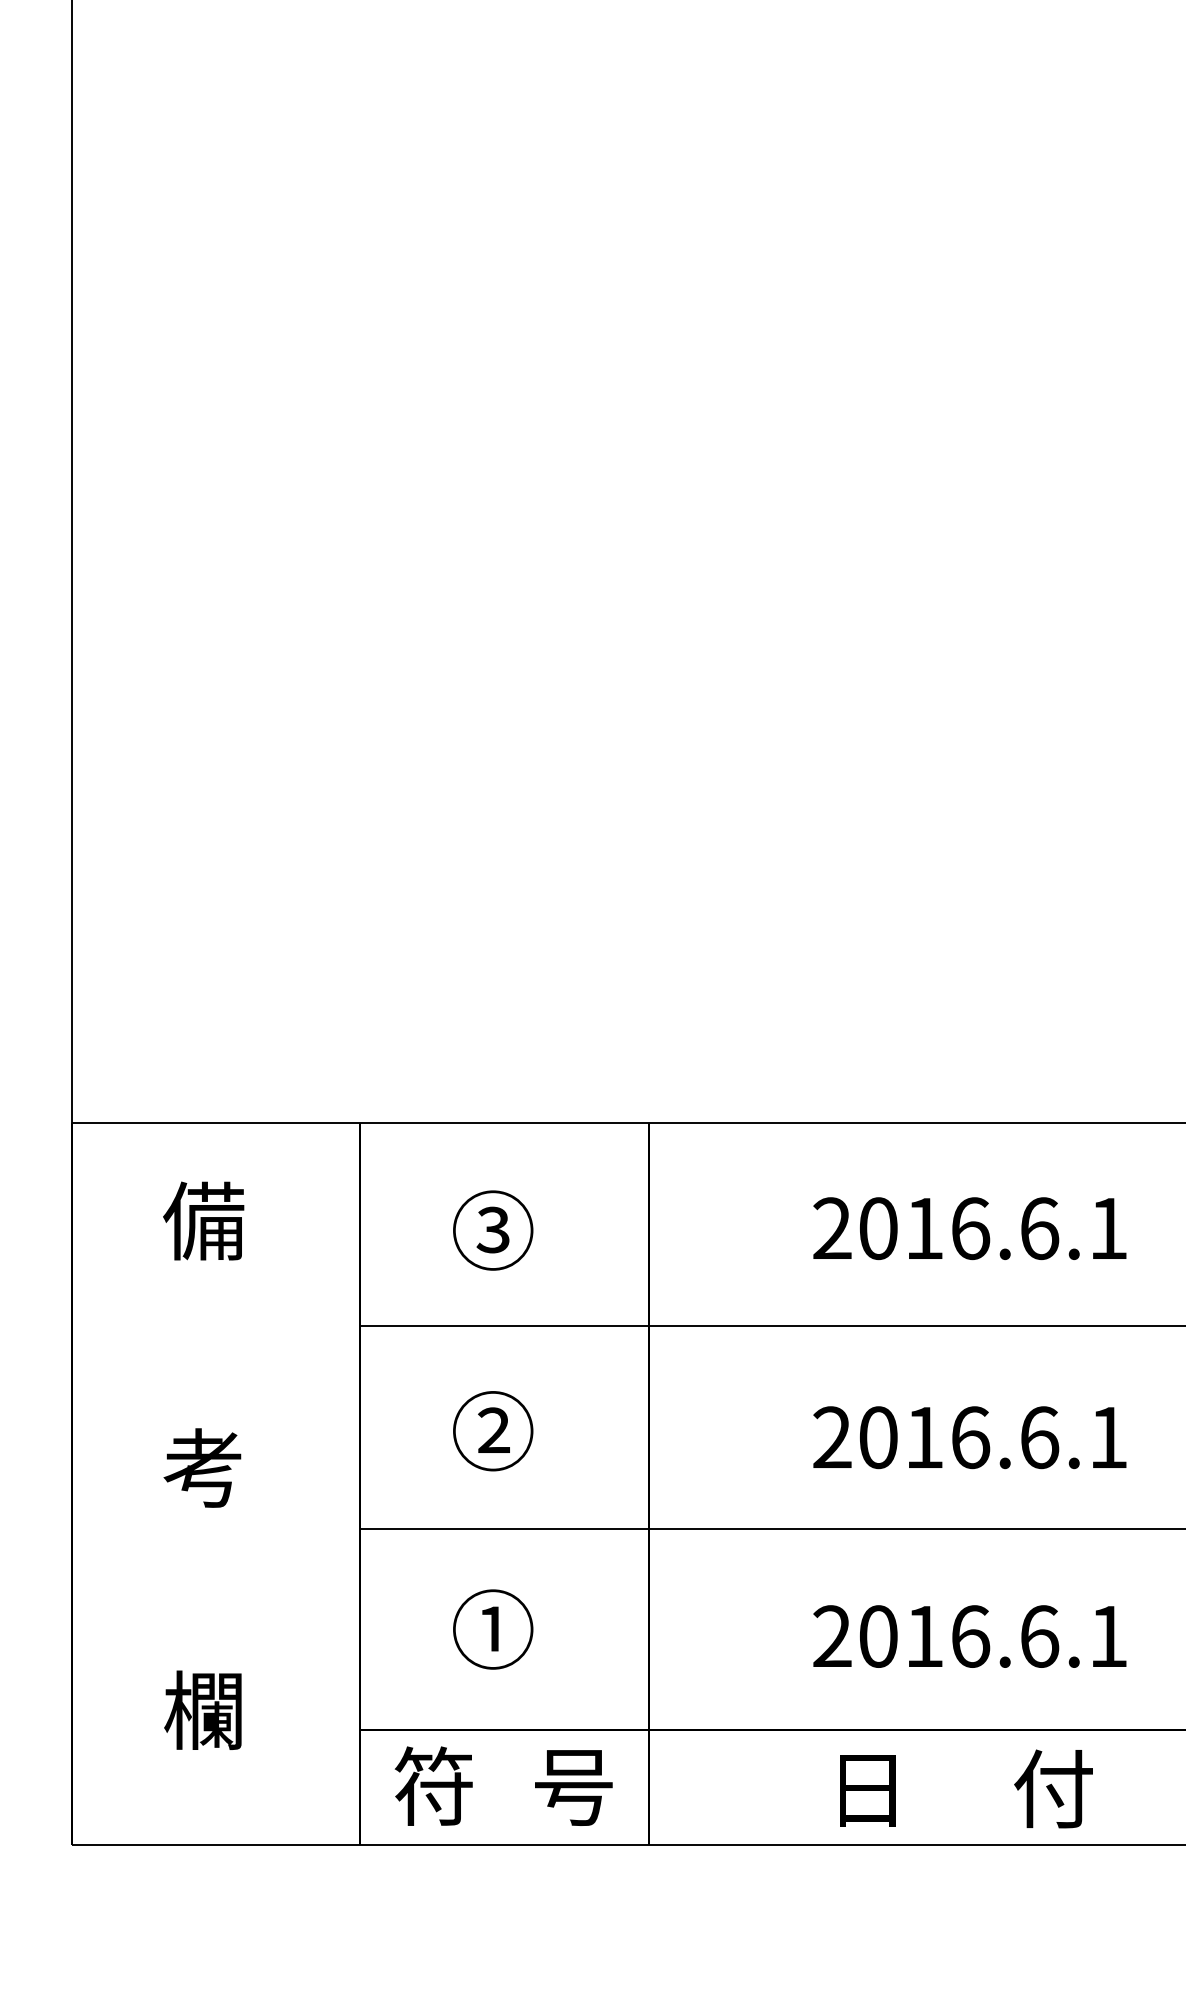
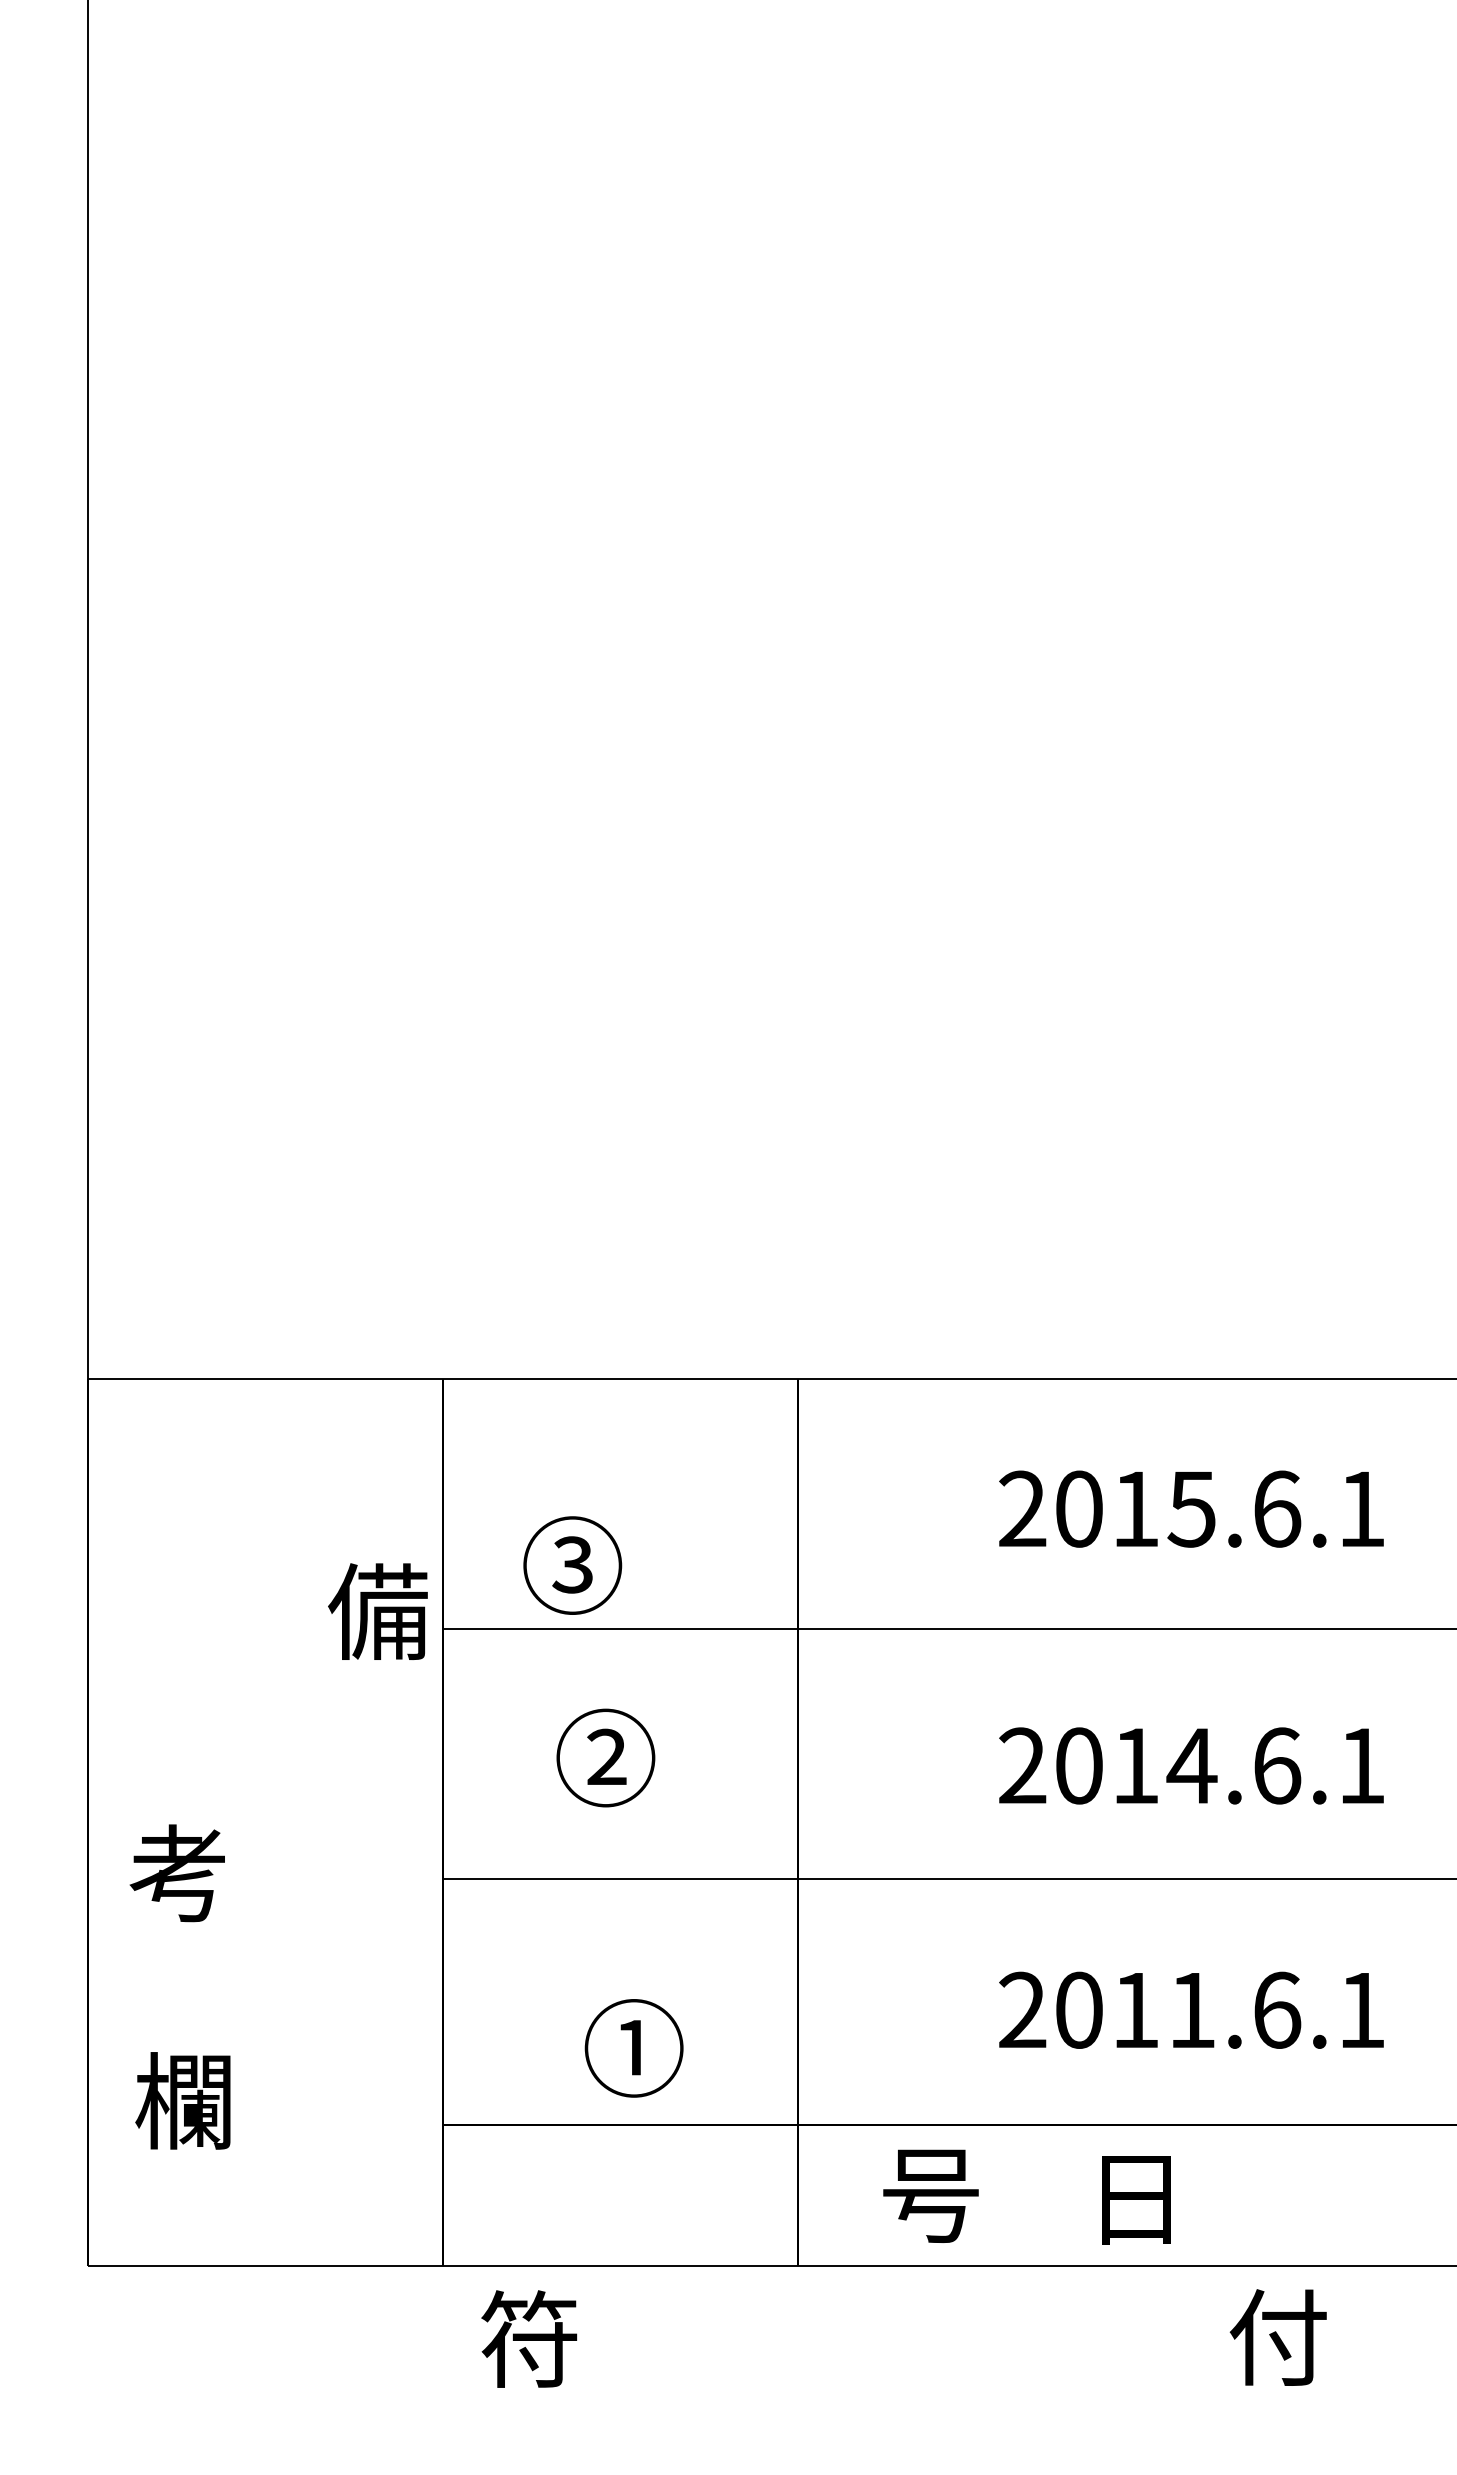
text: (203, 1220) -> (377, 1610), moved
text: (970, 1228) -> (1192, 1508), 2016.6.1 -> 2015.6.1
text: (493, 1230) -> (573, 1565), moved
text: (970, 1437) -> (1192, 1765), 2016.6.1 -> 2014.6.1
text: (202, 1467) -> (177, 1872), moved
text: (493, 1629) -> (634, 2048), moved
text: (971, 1636) -> (1193, 2010), 2016.6.1 -> 2011.6.1
text: (202, 1709) -> (182, 2099), moved
text: (433, 1785) -> (528, 2338), moved
text: (573, 1787) -> (930, 2195), moved
text: (1053, 1788) -> (1278, 2337), moved
text: (867, 1790) -> (1135, 2199), moved

